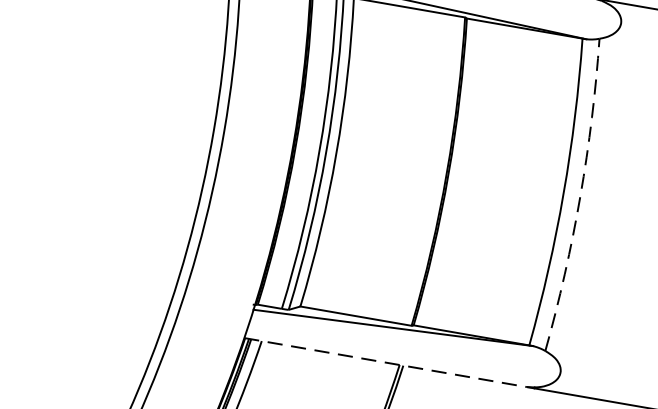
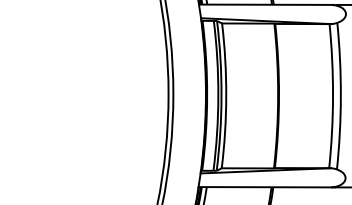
arc: (579, 196) -> (340, 96), dashed -> solid
line: (386, 363) -> (265, 187), dashed -> solid

